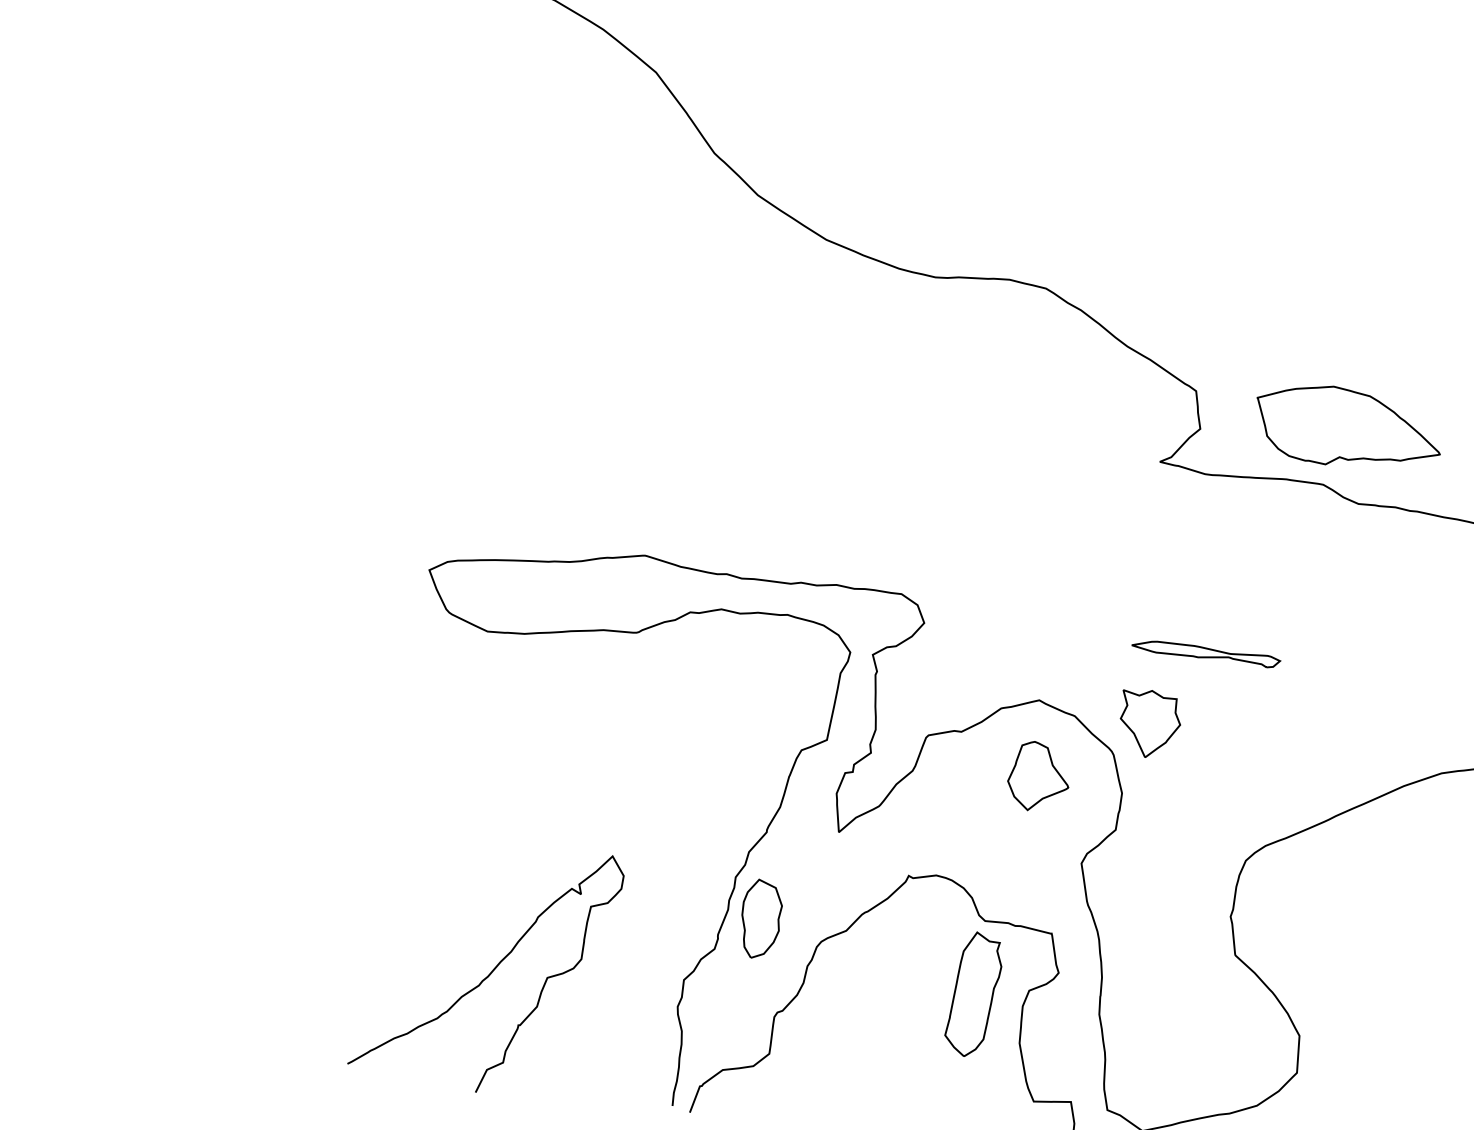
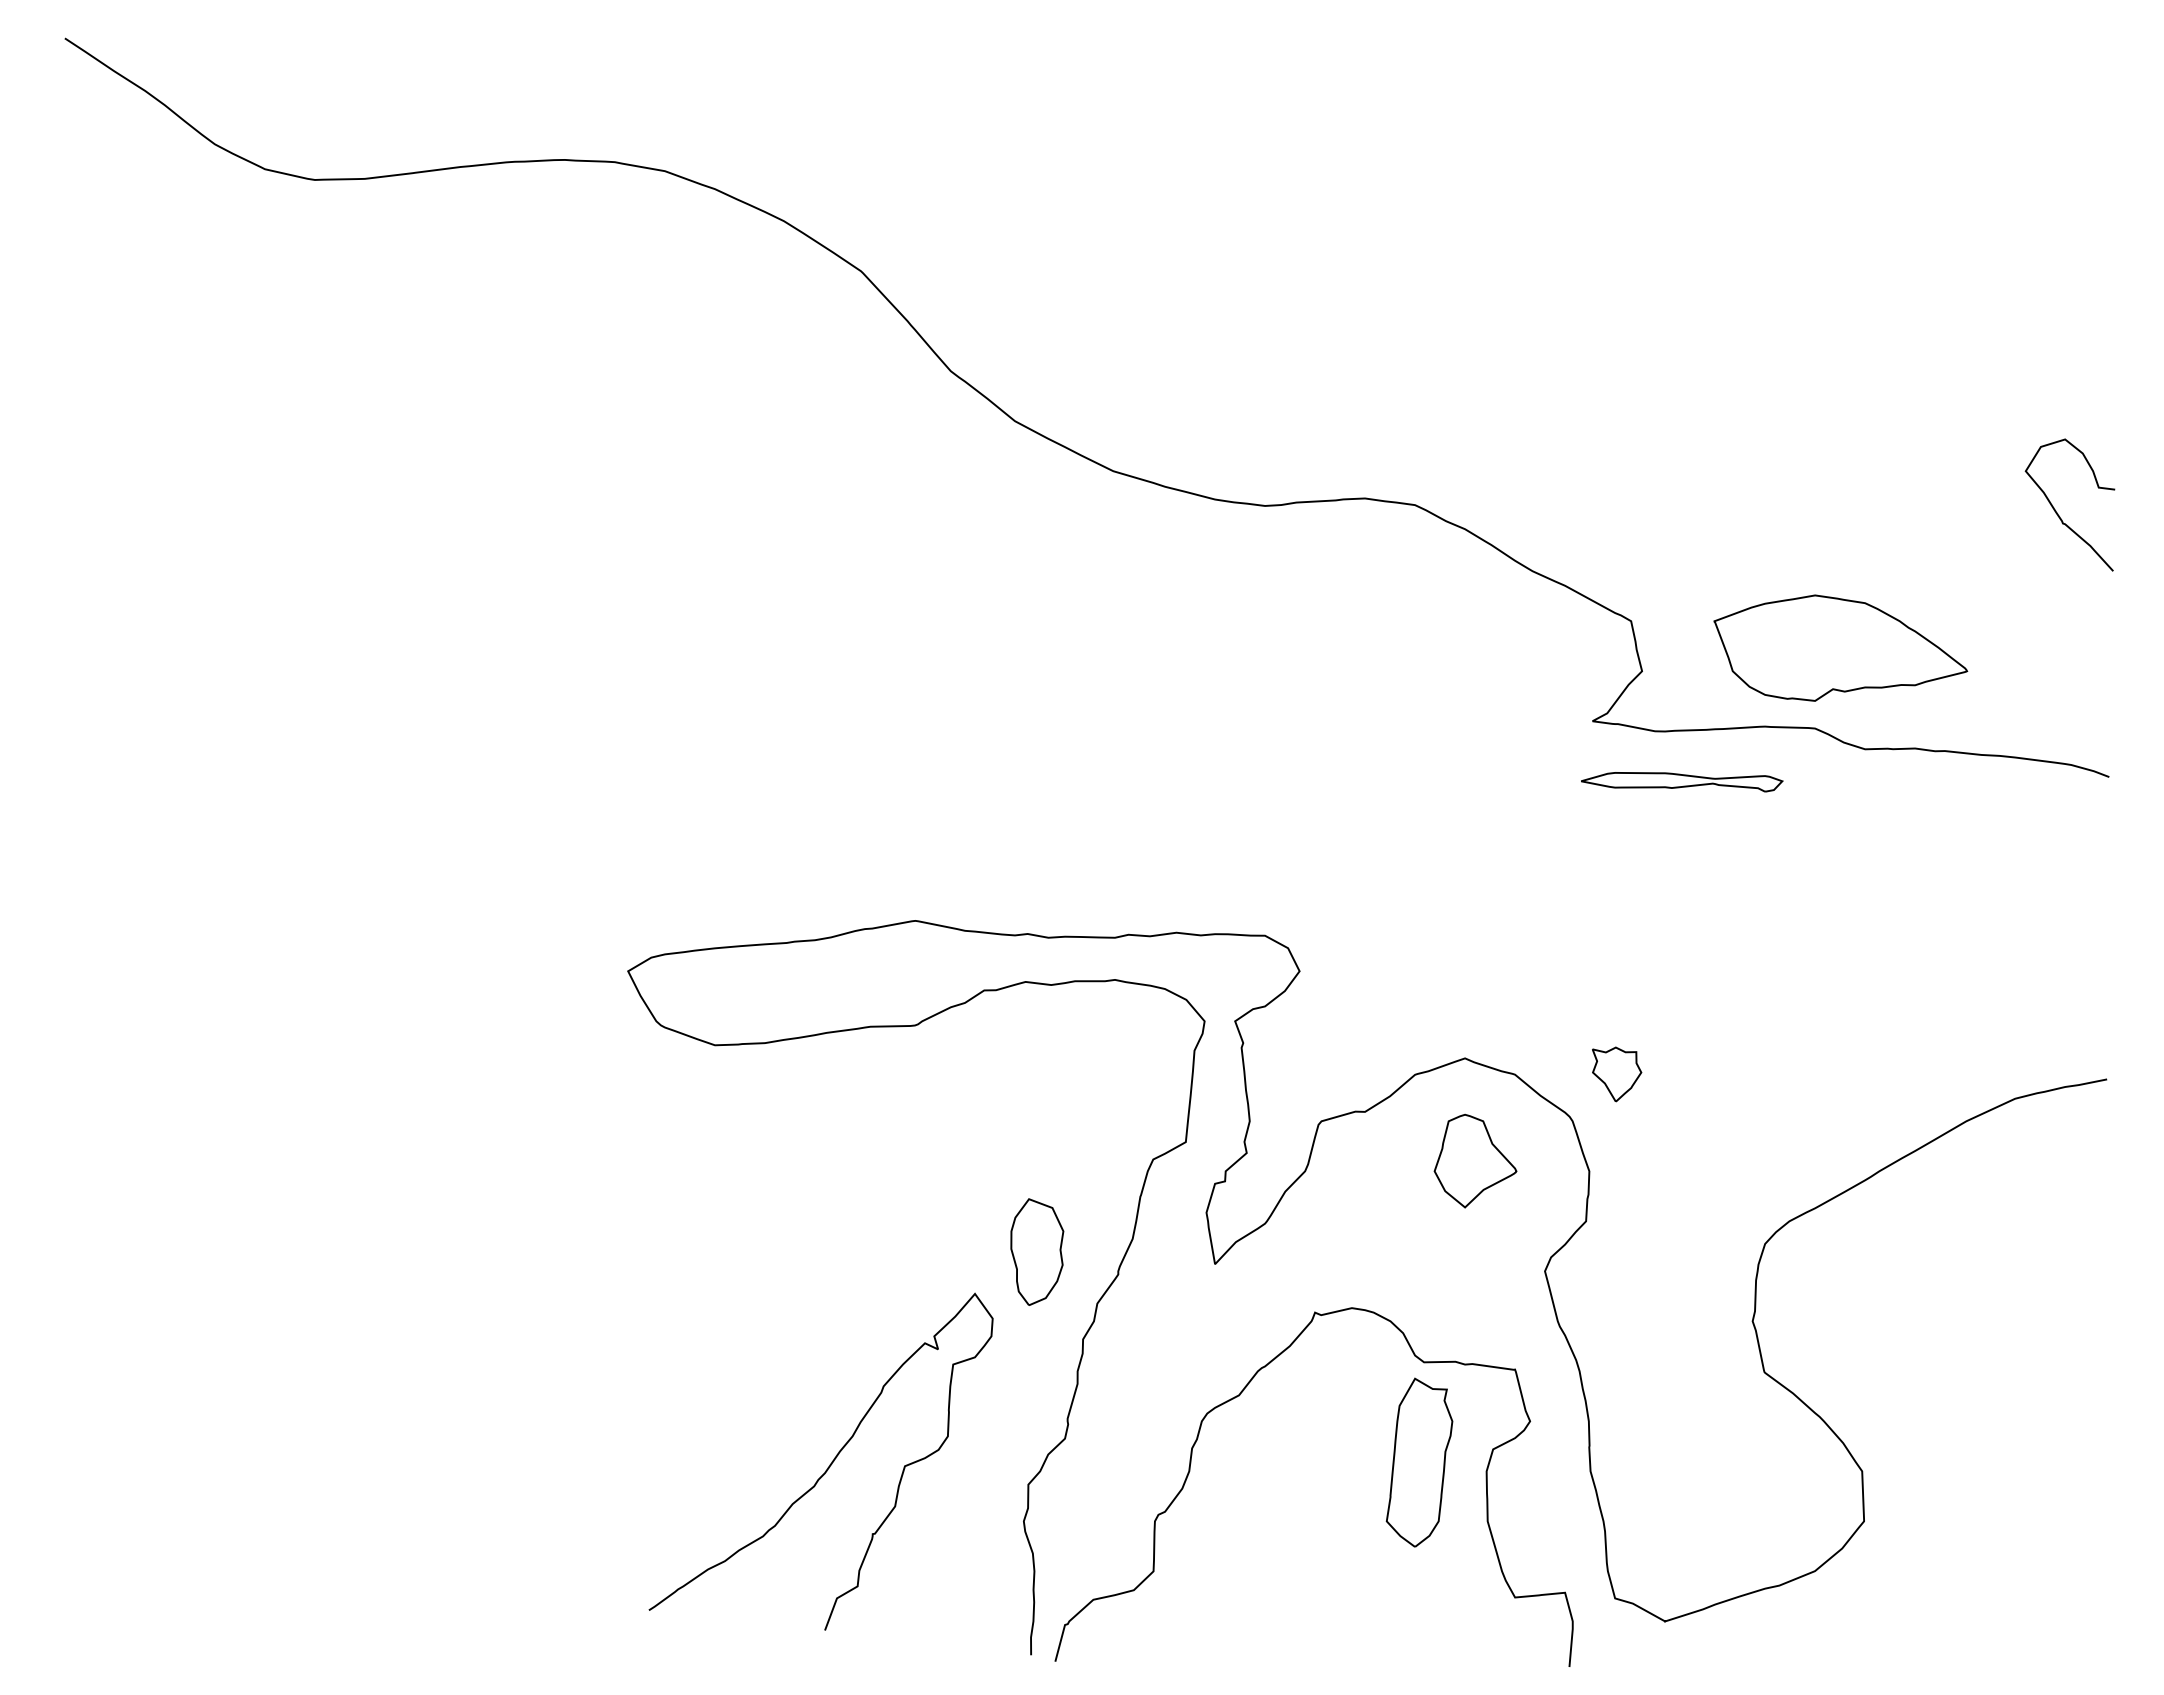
part: (1206, 654) -> (1682, 782), moved
part: (1149, 724) -> (1616, 1074), size x0.6
part: (761, 918) -> (1037, 1251), moved
curve: (490, 972) -> (827, 1467), moved

